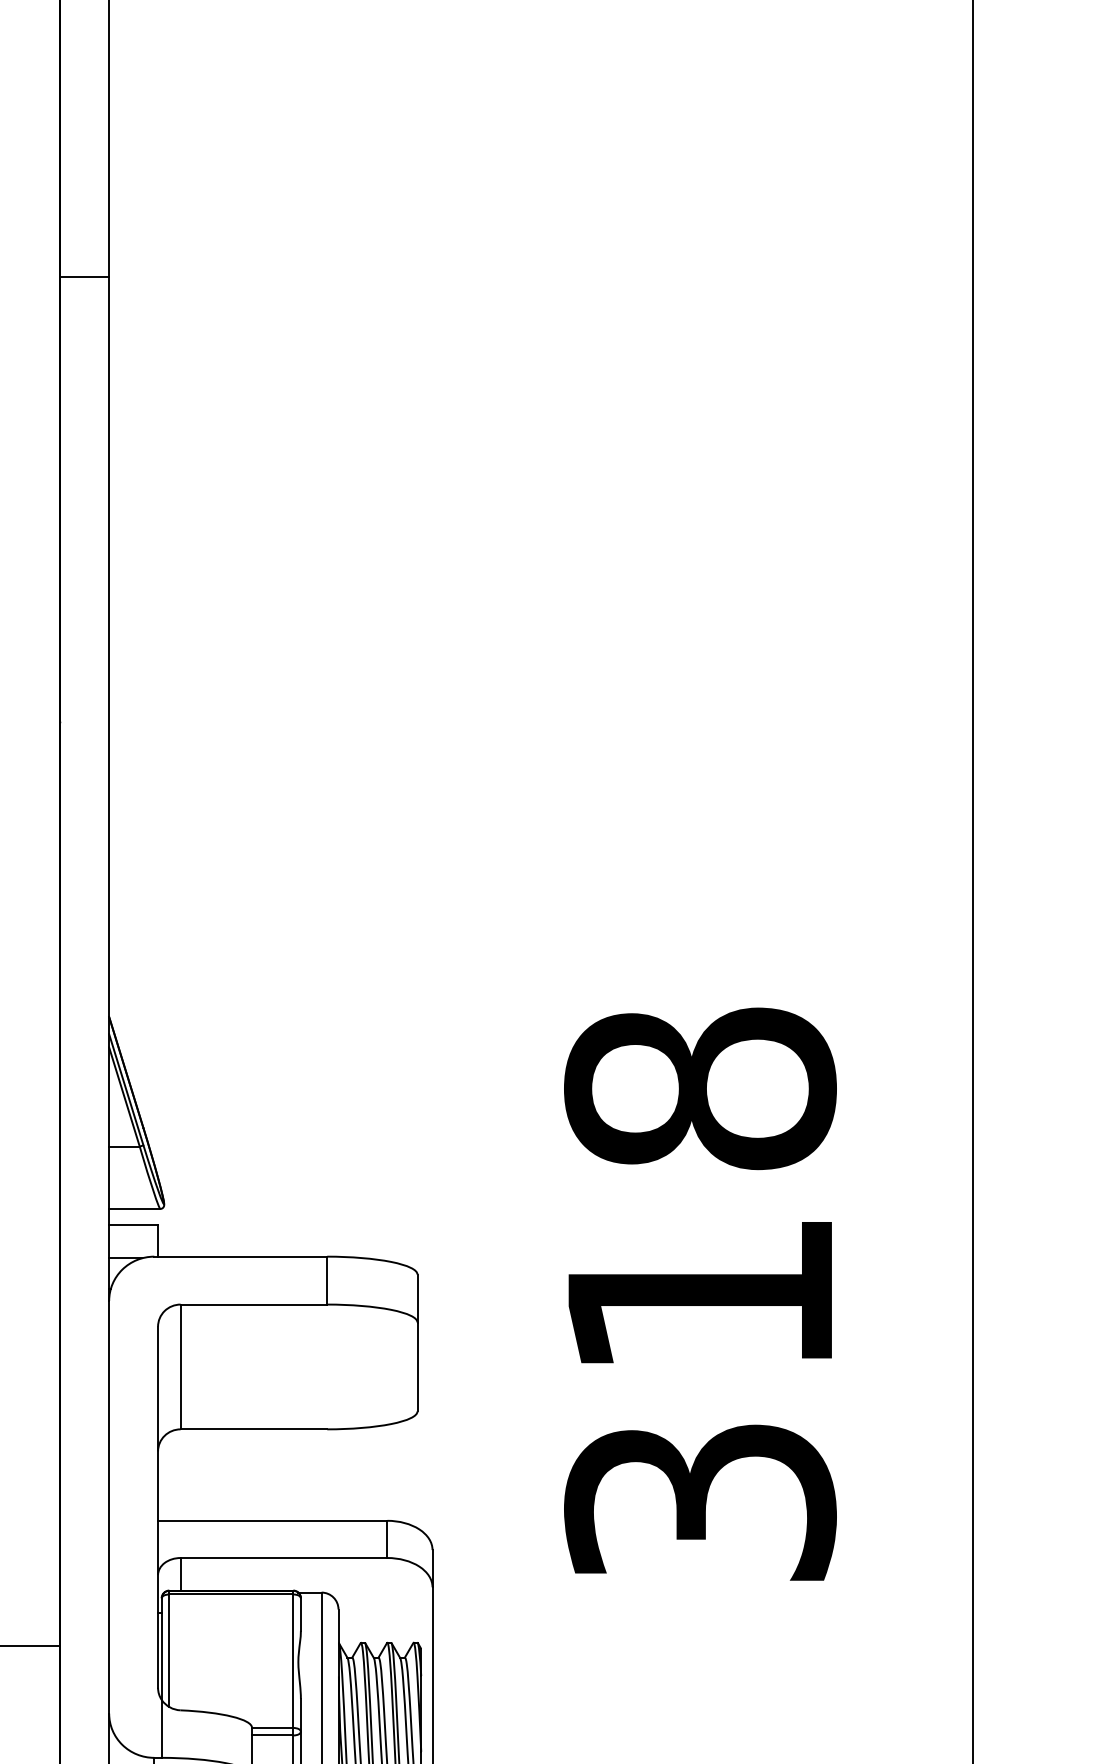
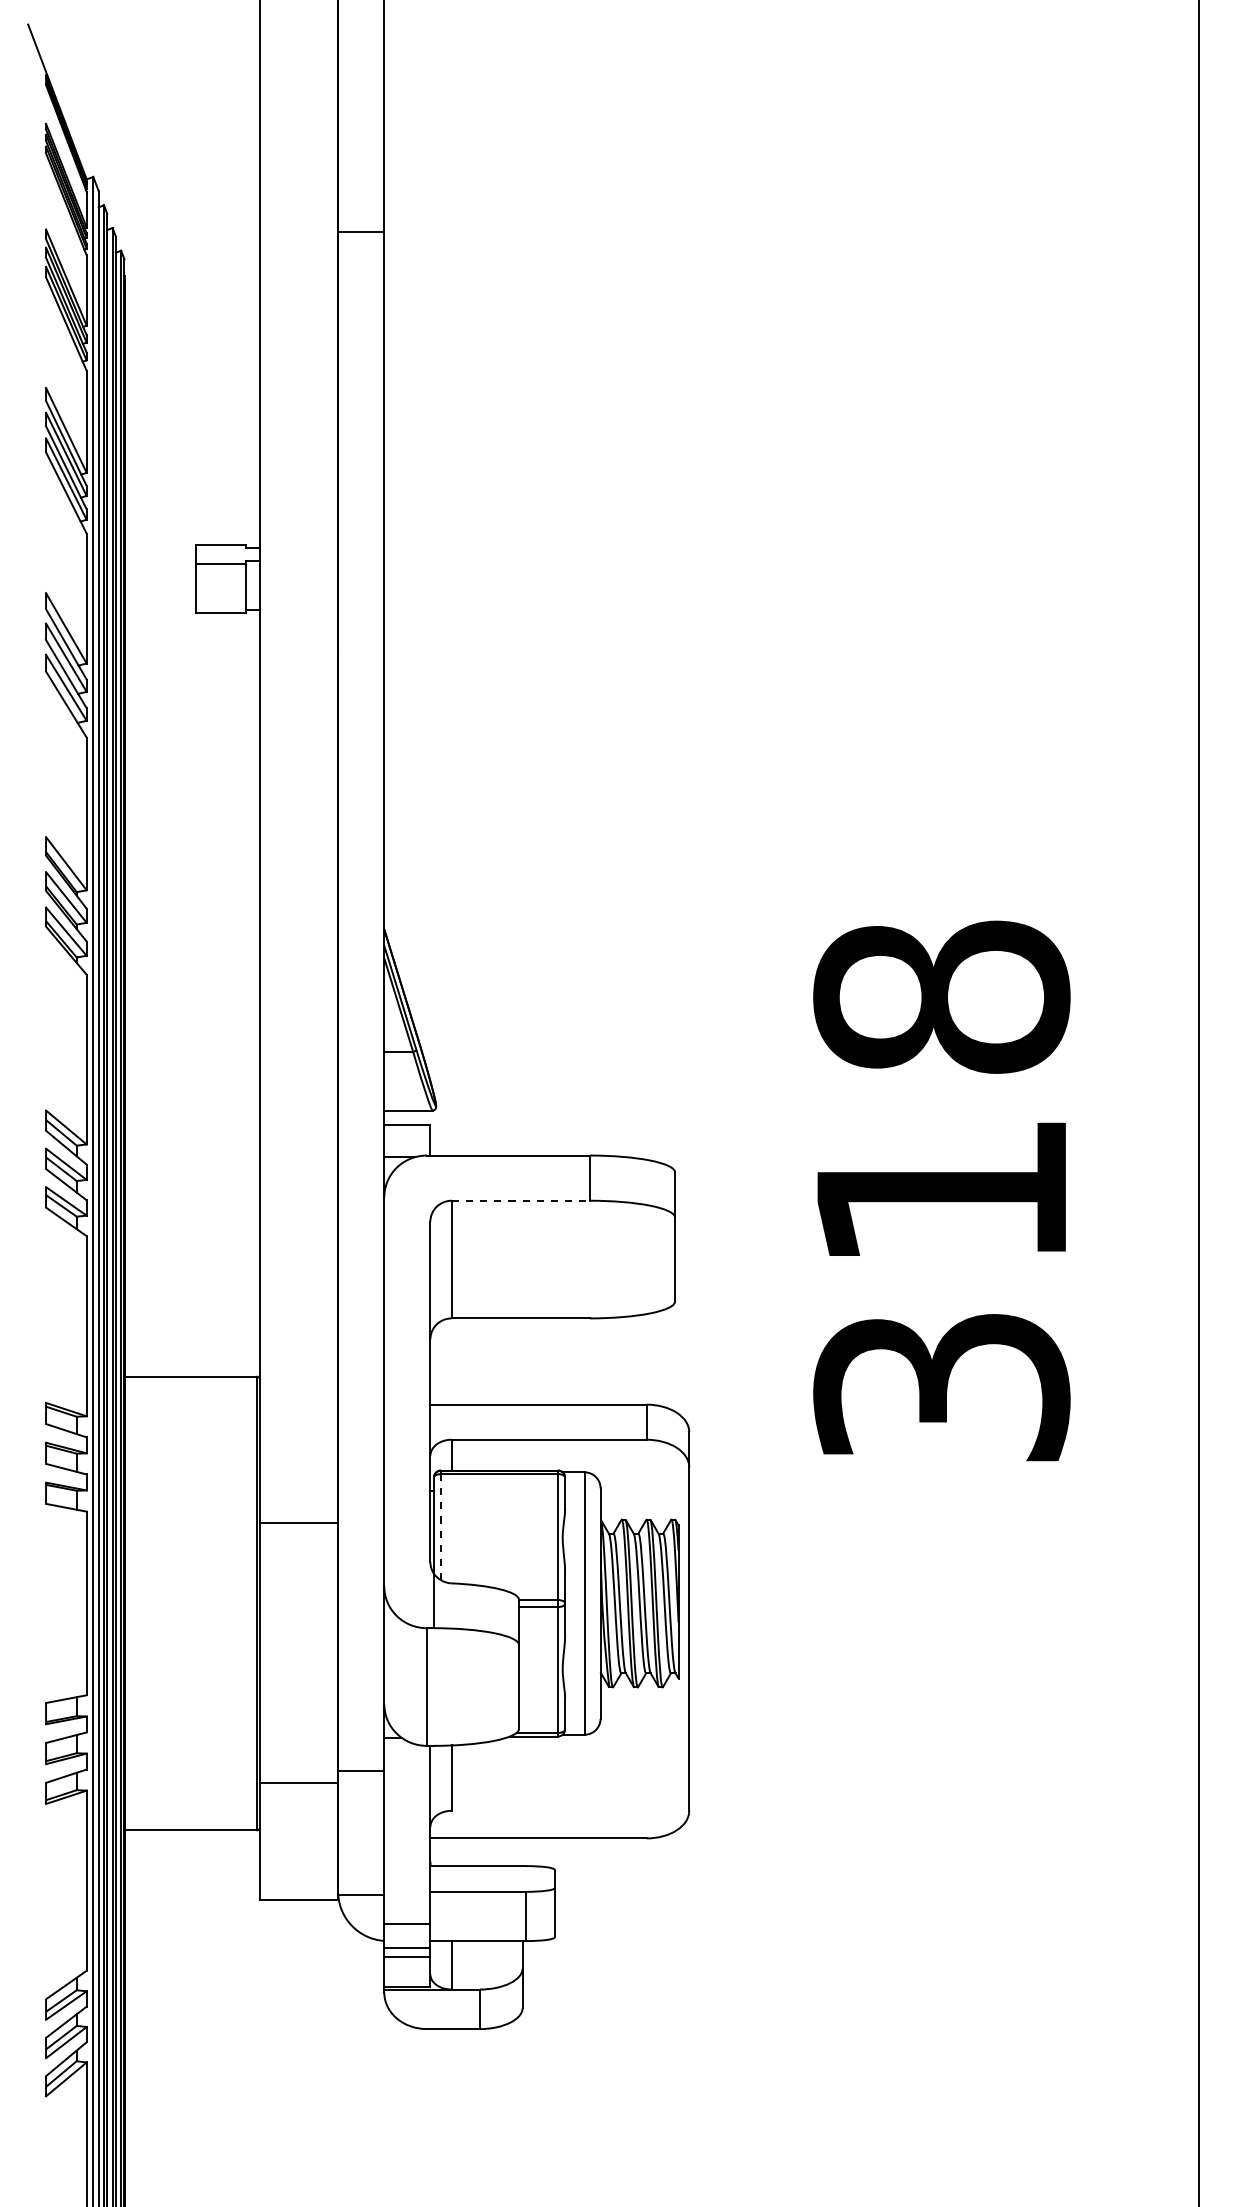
line: (254, 1304) -> (521, 1200), solid -> dashed
line: (169, 1650) -> (441, 1526), solid -> dashed

